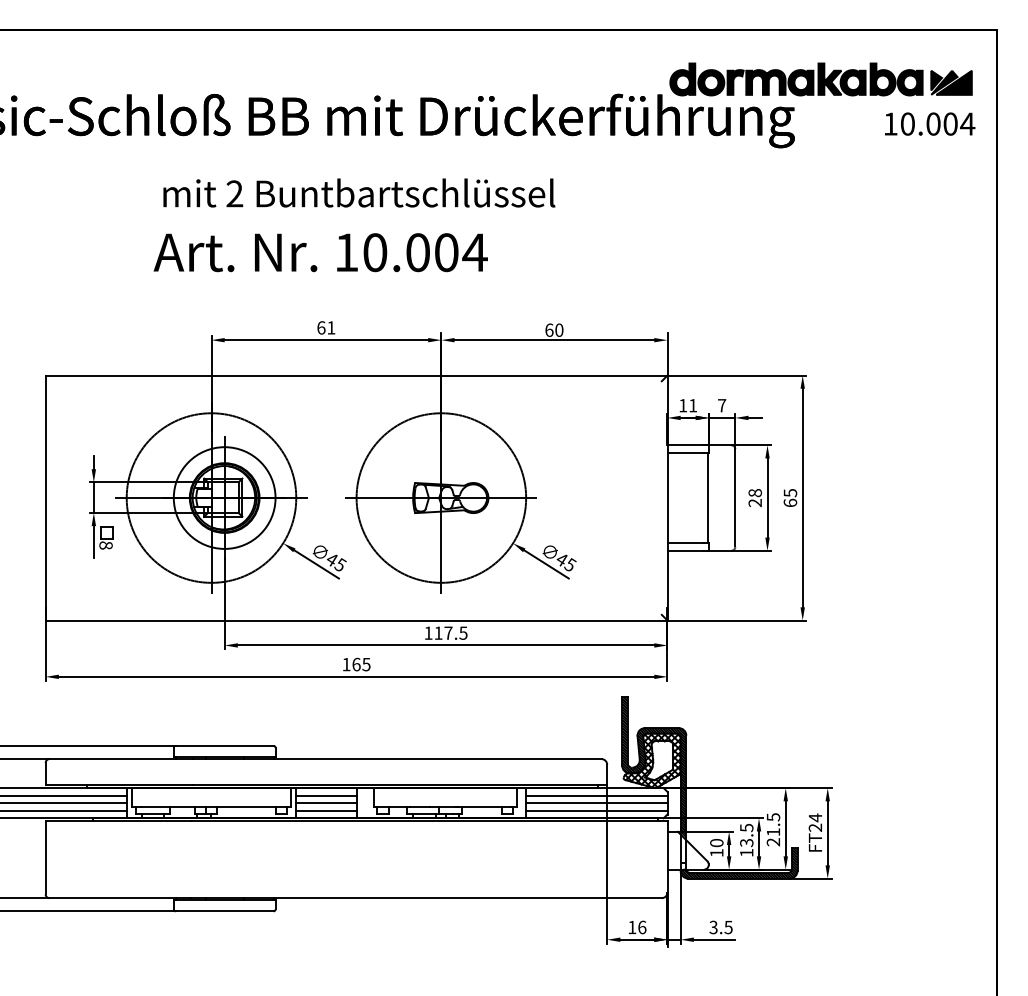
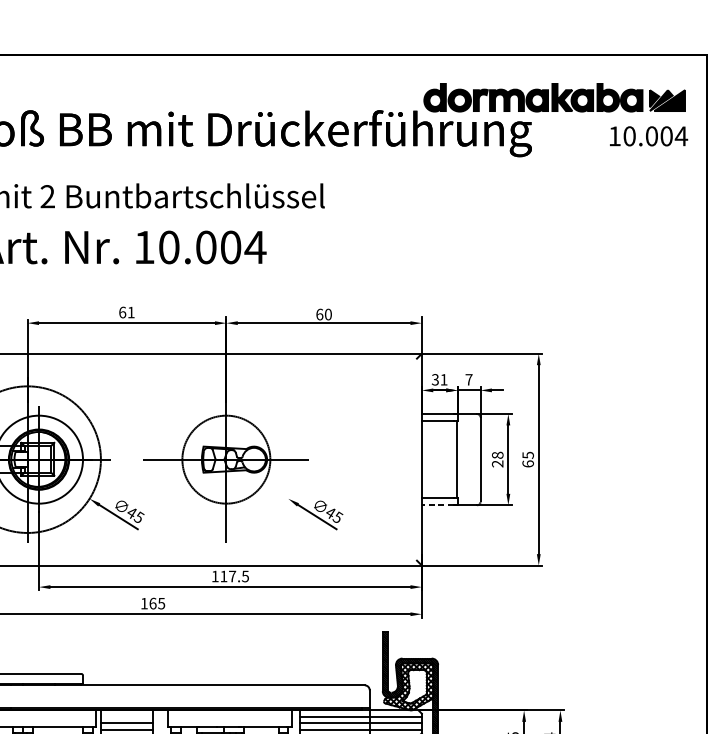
text: (683, 405) -> (435, 379), 11 -> 31
circle: (441, 497) -> (226, 459), size x0.6
line: (685, 550) -> (437, 505), solid -> dashed
line: (326, 795) -> (127, 716), removed

